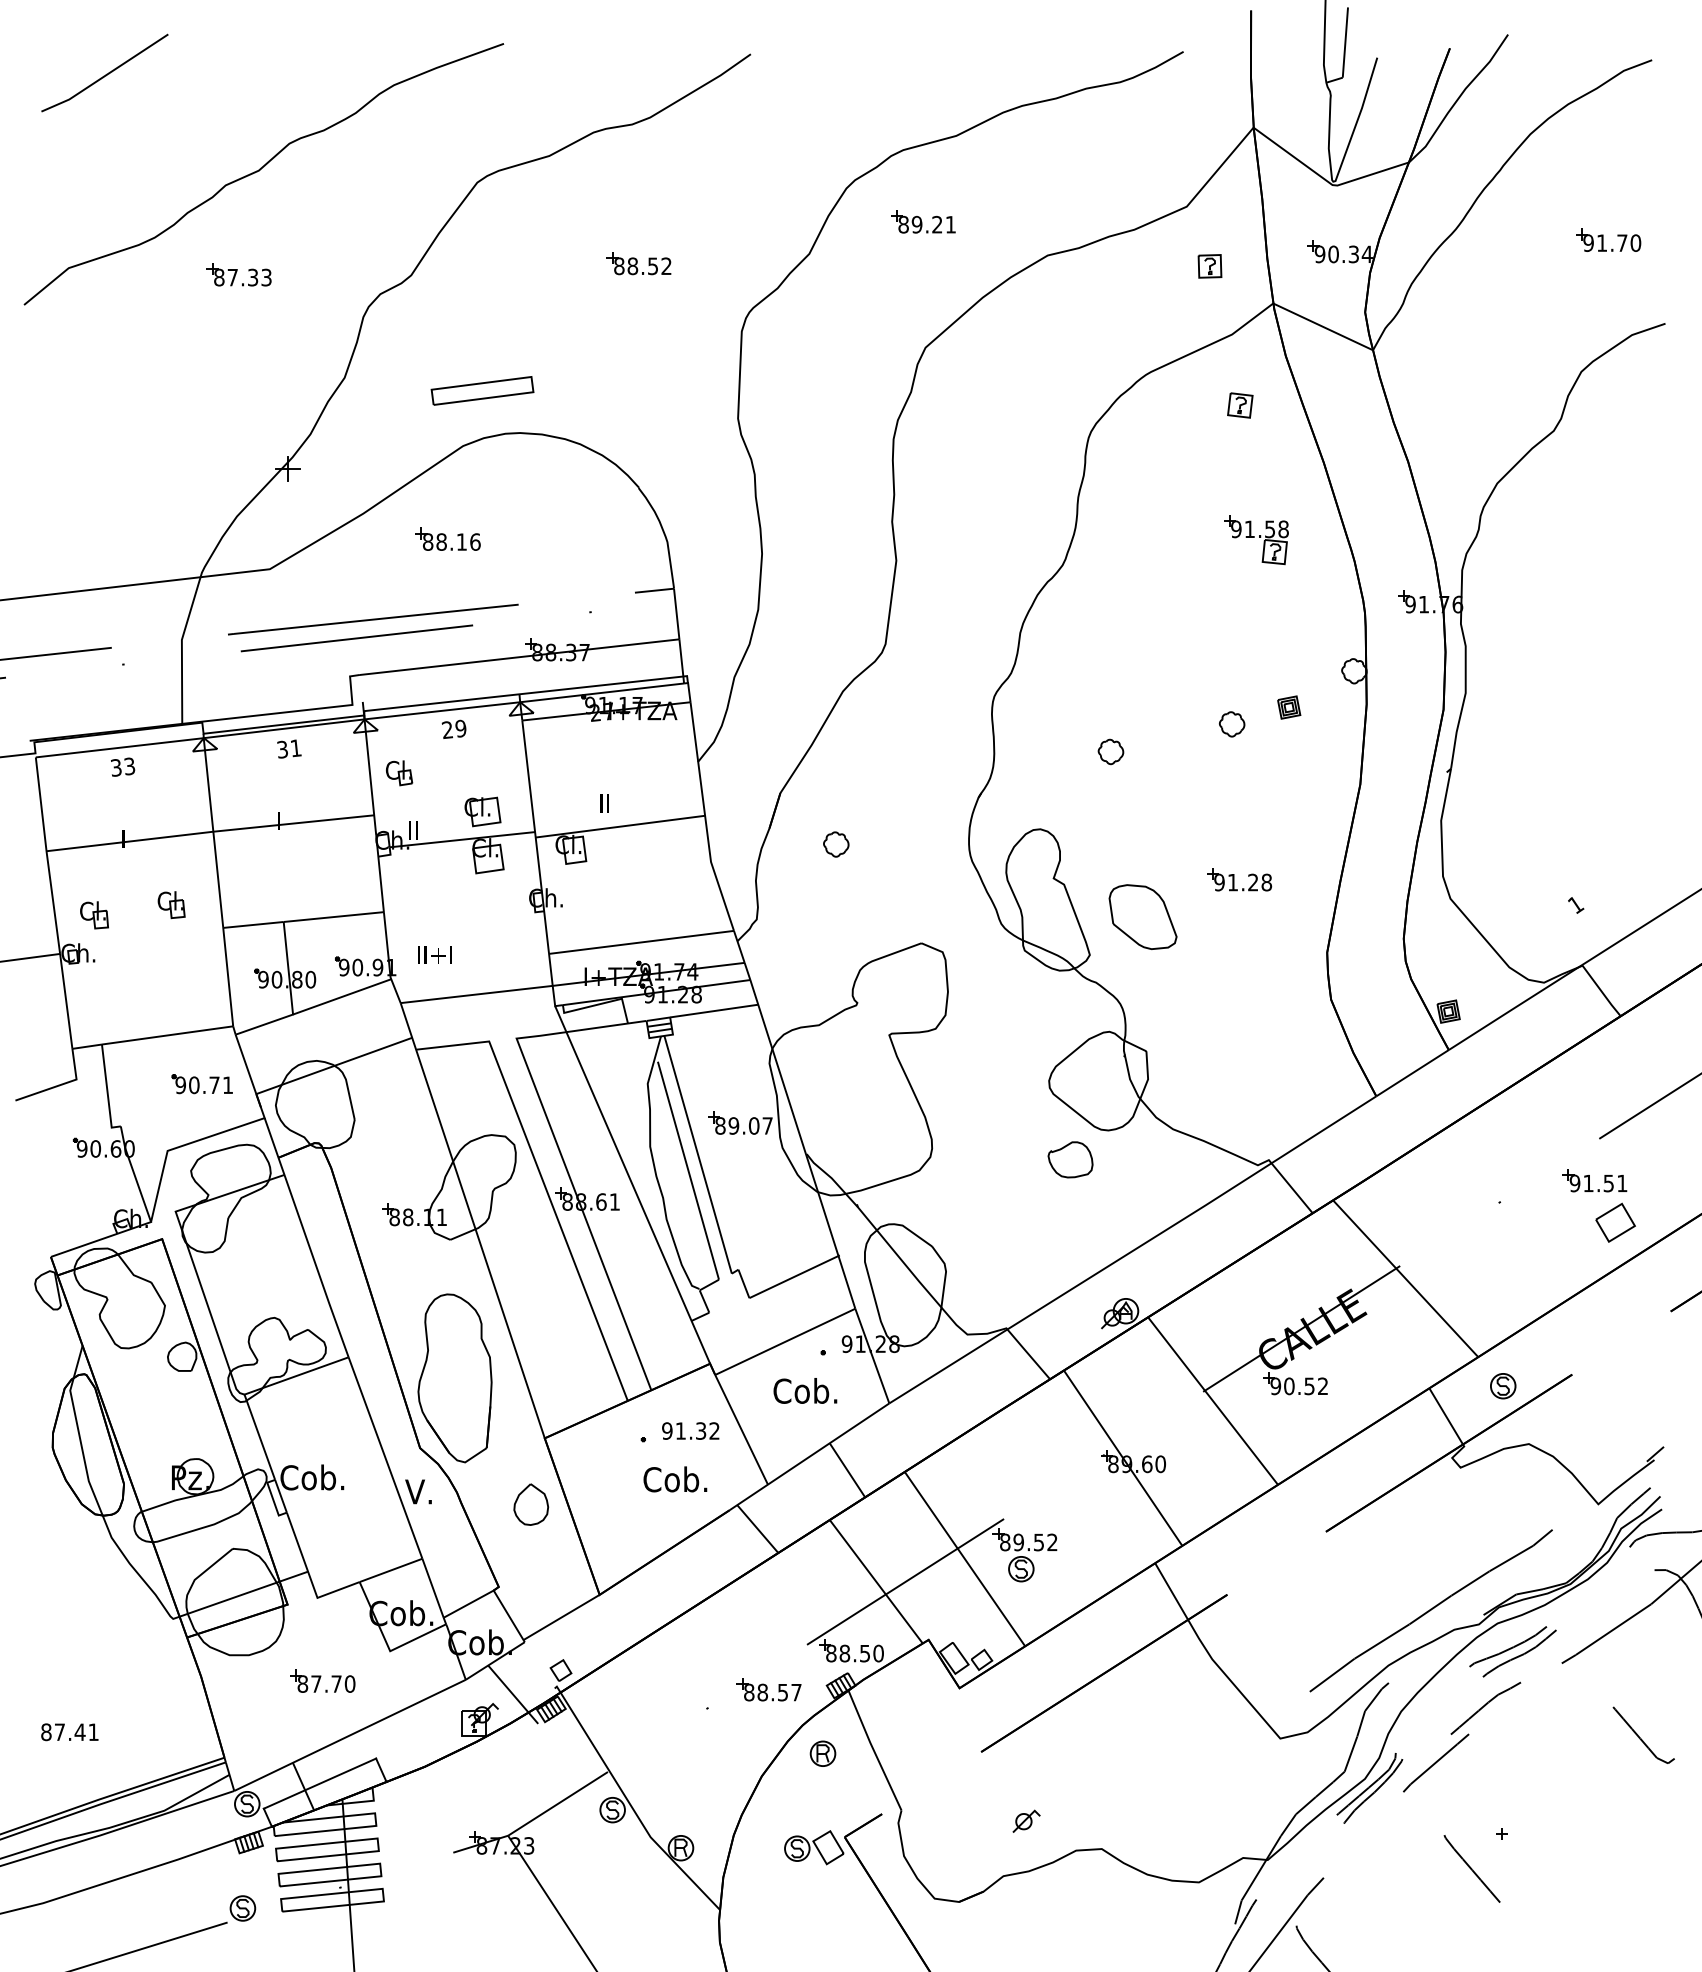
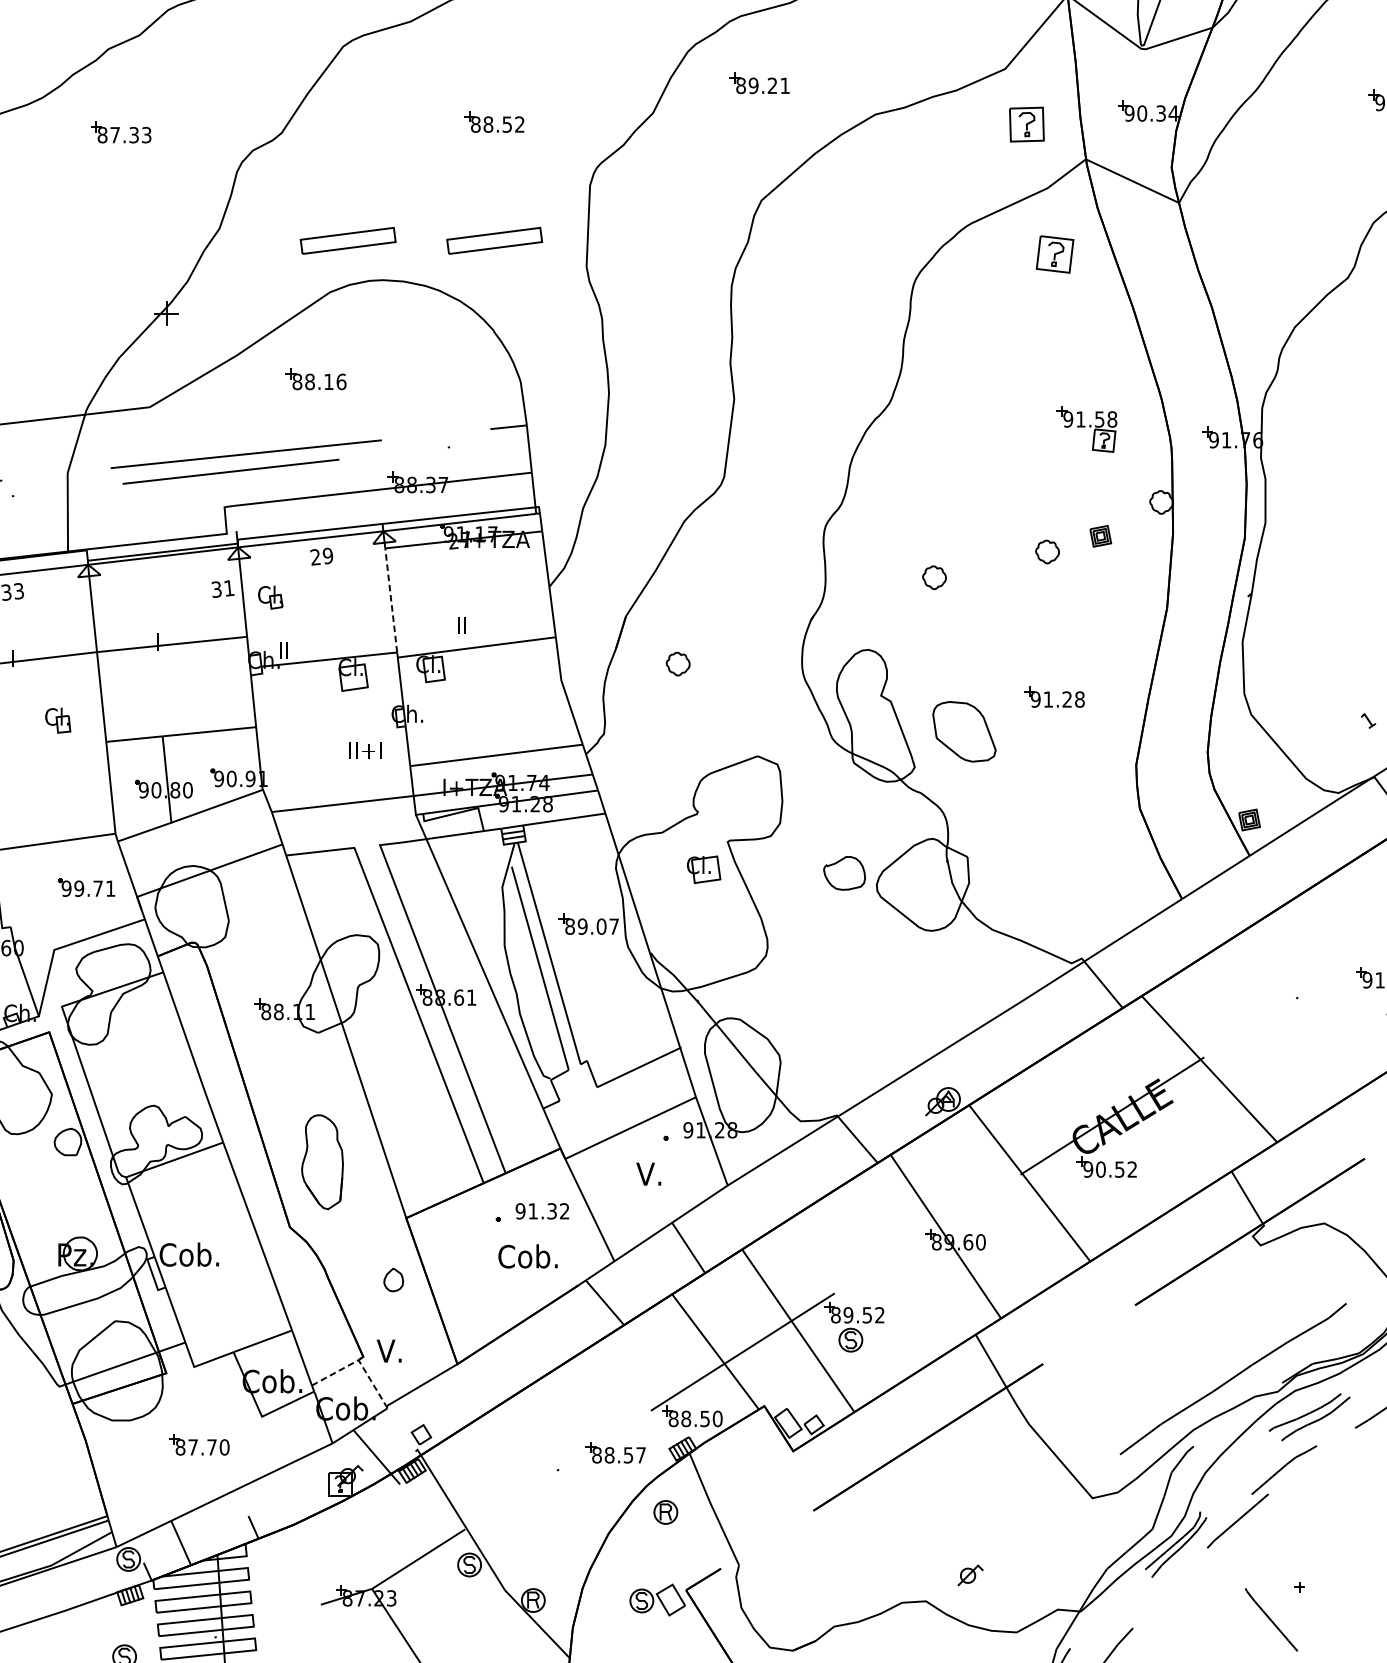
part: (1209, 266) -> (1026, 124), size x1.6
part: (639, 390) -> (494, 240), added
part: (1240, 405) -> (1055, 254), size x1.6
part: (1256, 540) -> (1087, 429), moved
text: (289, 748) -> (223, 588), moved
line: (528, 775) -> (391, 599), solid -> dashed
part: (482, 811) -> (703, 869), moved
text: (434, 954) -> (364, 749), moved
text: (194, 1085) -> (79, 888), 90.71 -> 99.71
part: (1070, 1159) -> (844, 873), moved
part: (454, 1378) -> (322, 1162), size x0.6
part: (1503, 1386) -> (1300, 1169), removed
text: (805, 1390) -> (649, 1173), Cob. -> V.
text: (418, 1491) -> (389, 1350), moved
part: (531, 1504) -> (393, 1279), size x0.6
line: (494, 1592) -> (359, 1361), solid -> dashed
line: (319, 1783) -> (196, 1540), removed
part: (1026, 1820) -> (970, 1574), moved

